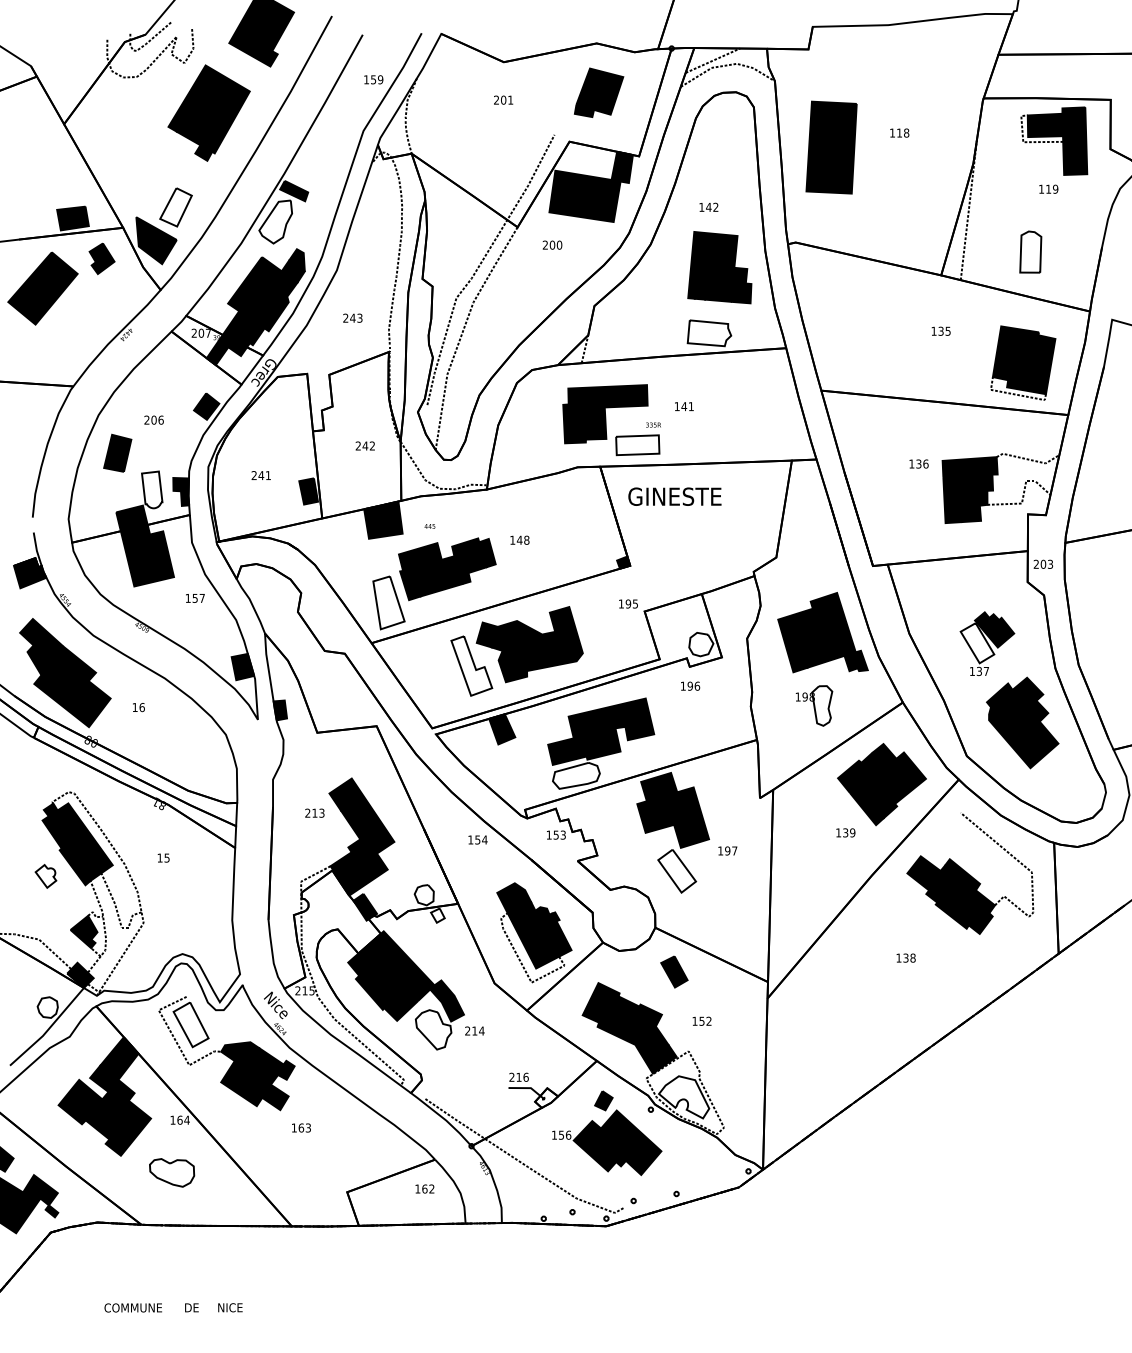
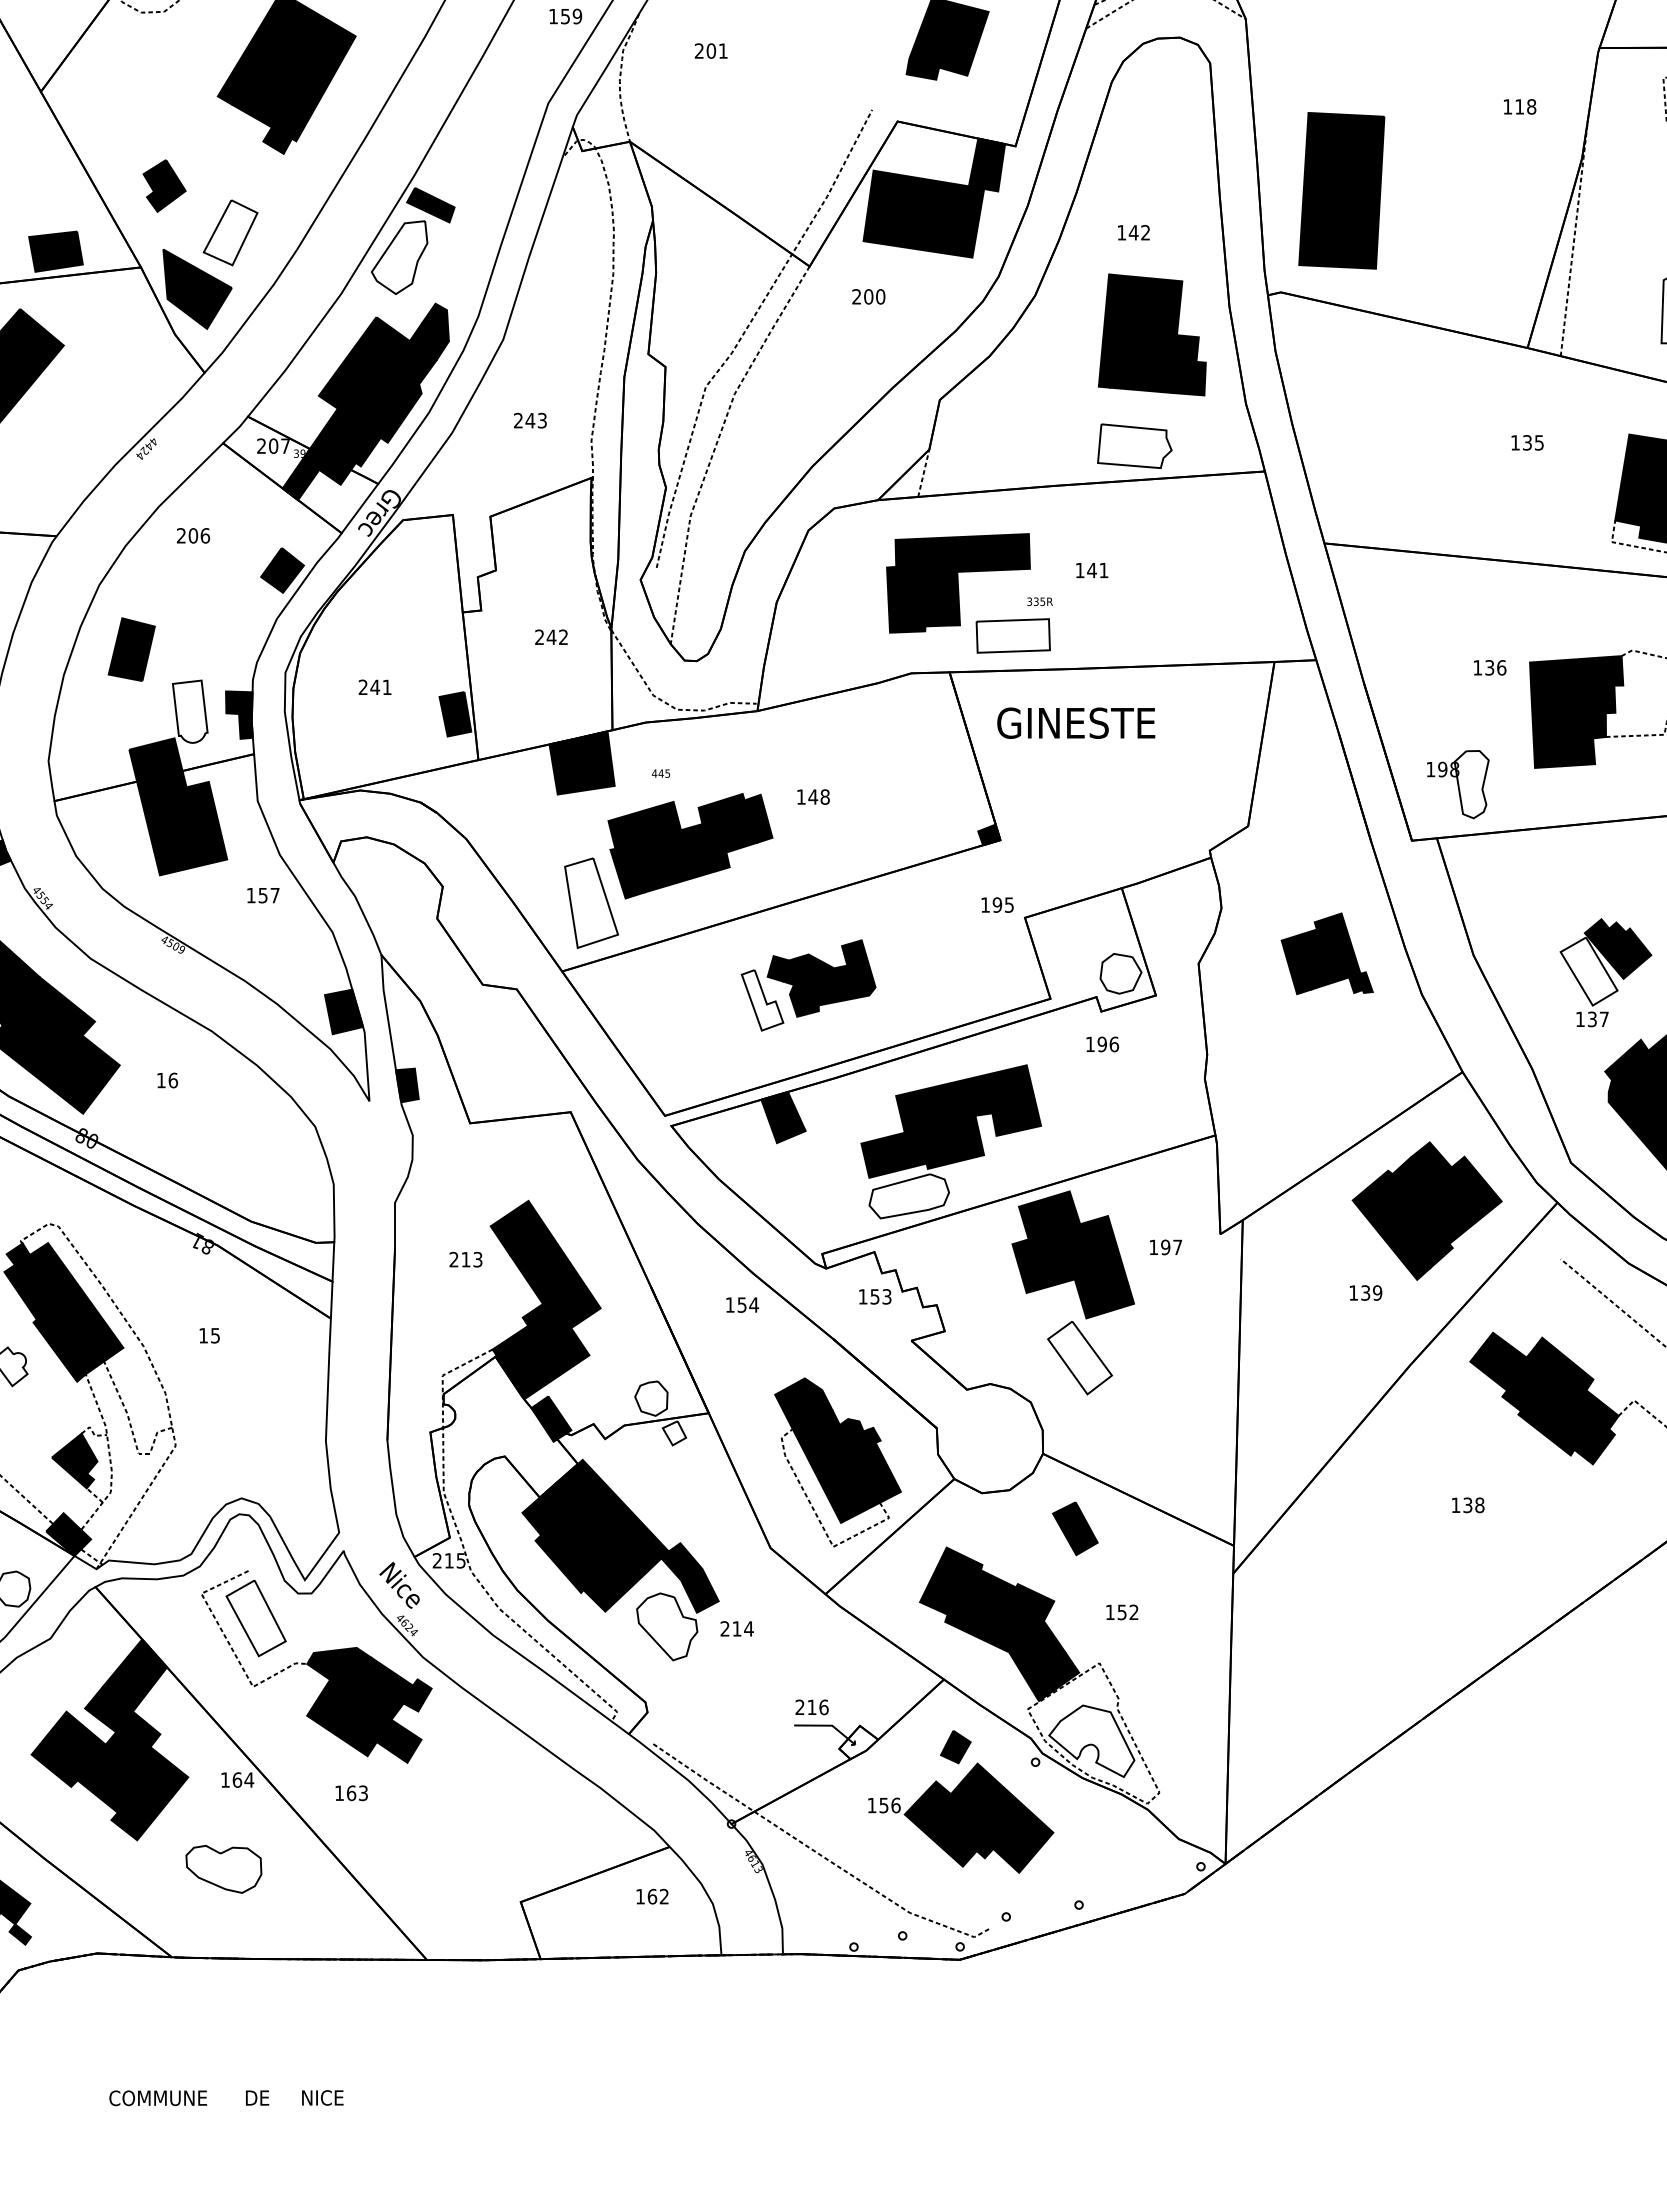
text: (503, 99) -> (711, 49), moved
text: (899, 132) -> (1519, 105), moved
part: (831, 147) -> (1341, 190), moved
part: (101, 258) -> (163, 185), moved
text: (153, 419) -> (192, 534), moved
part: (822, 632) -> (1326, 953), size x0.6
part: (516, 651) -> (807, 985), size x0.6
part: (814, 705) -> (1458, 783), moved
text: (727, 850) -> (1165, 1246), moved
text: (301, 1127) -> (351, 1792), moved

